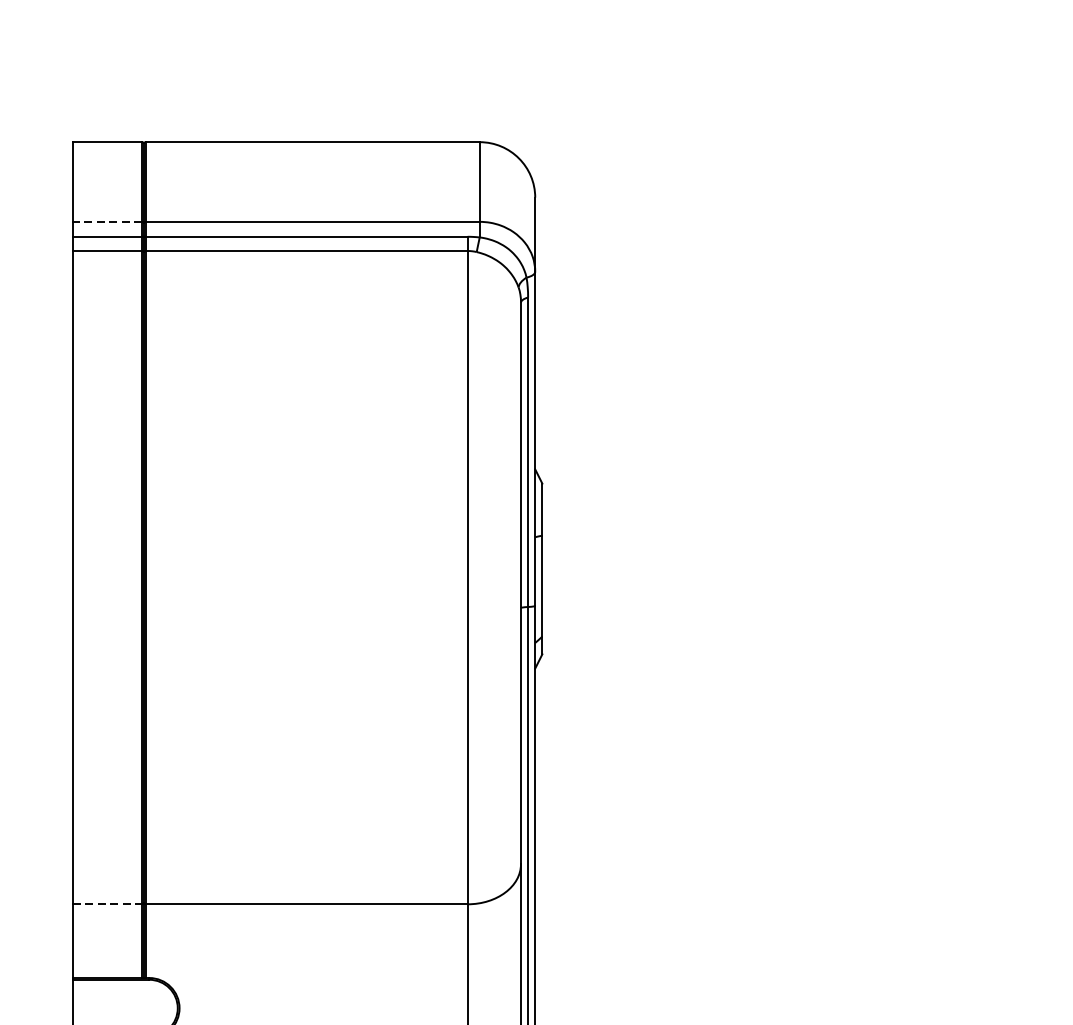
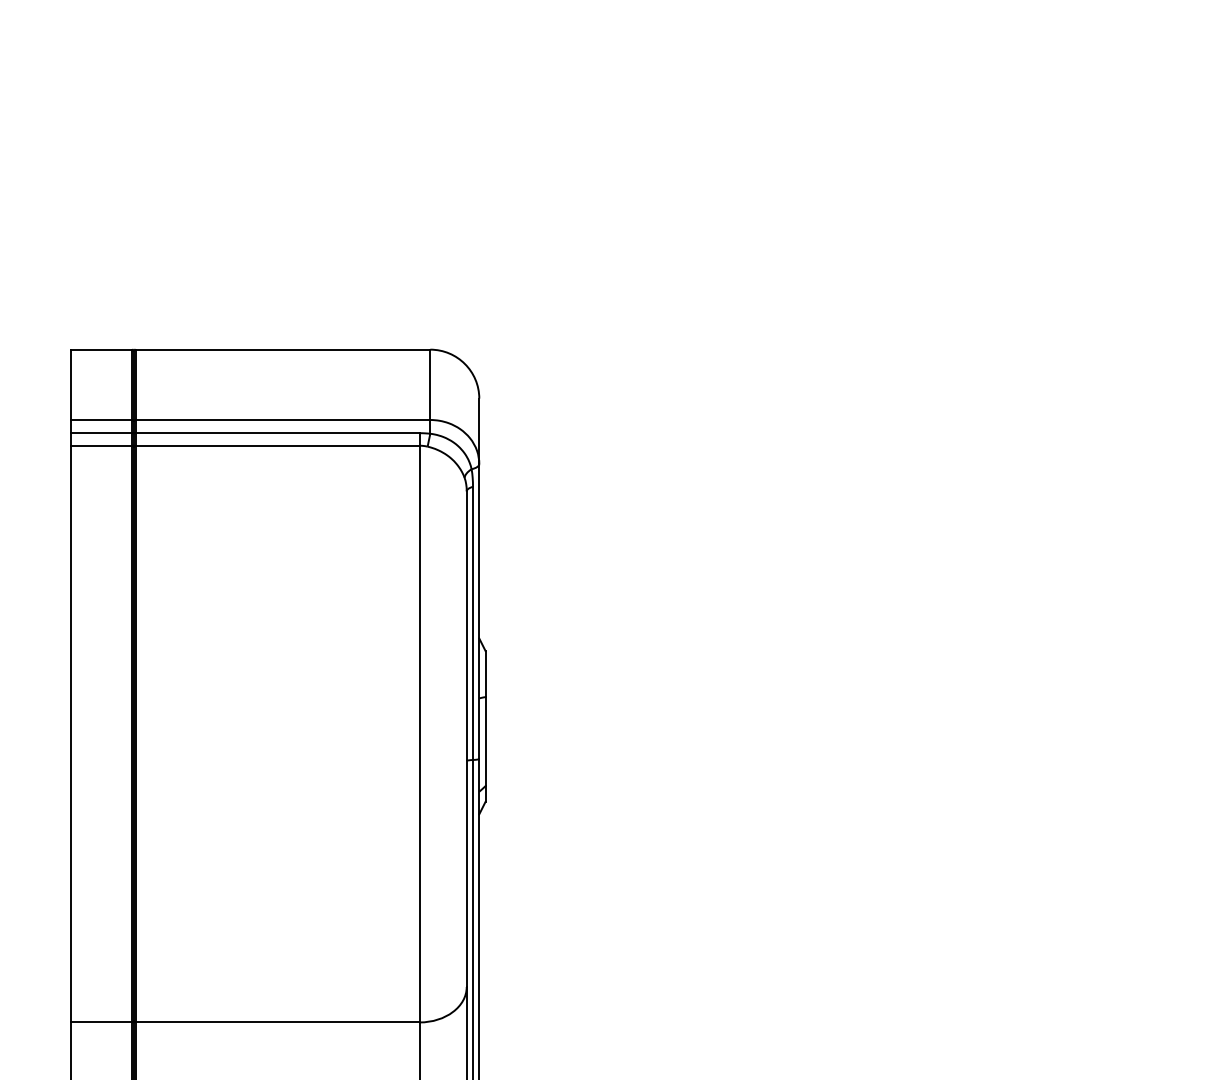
line: (107, 222) -> (101, 420), dashed -> solid
line: (107, 904) -> (101, 1022), dashed -> solid

